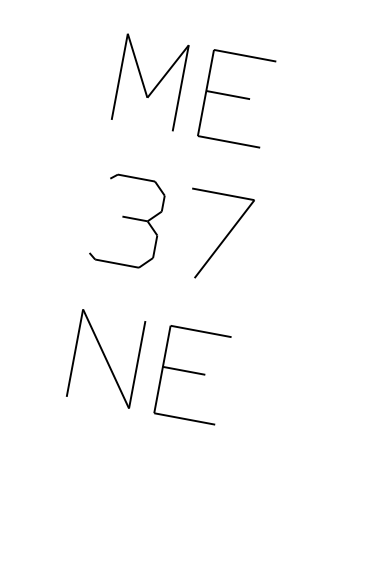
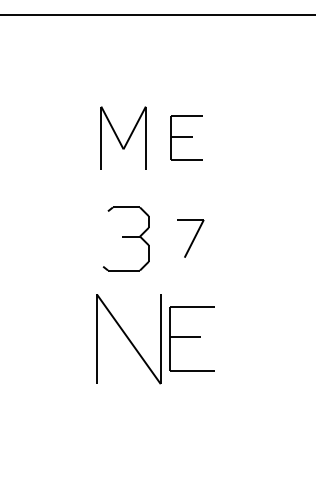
part: (236, 99) -> (186, 138), size x0.7
part: (216, 236) -> (190, 238), size x0.6
part: (105, 359) -> (128, 339), size x1.4

